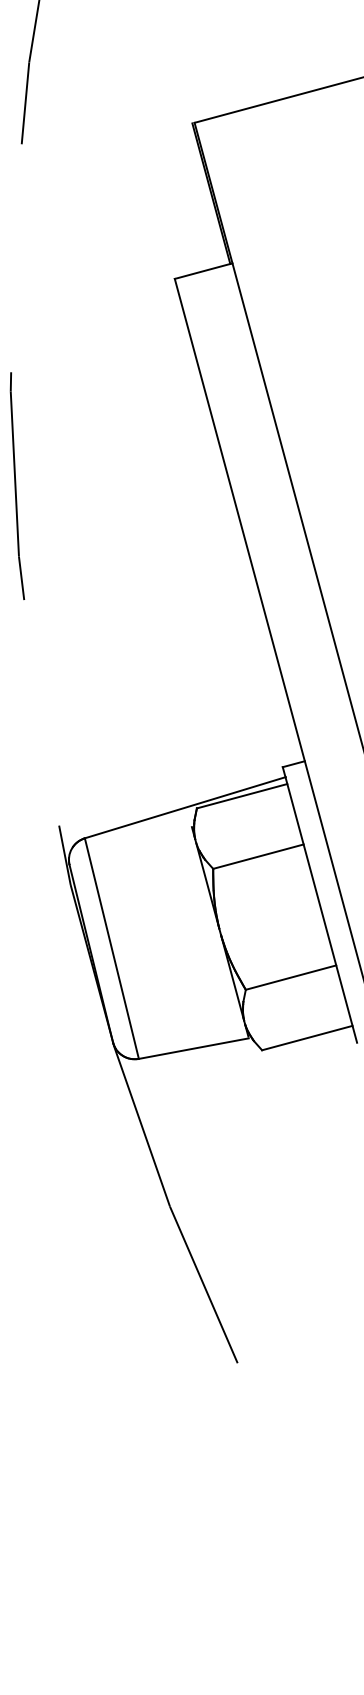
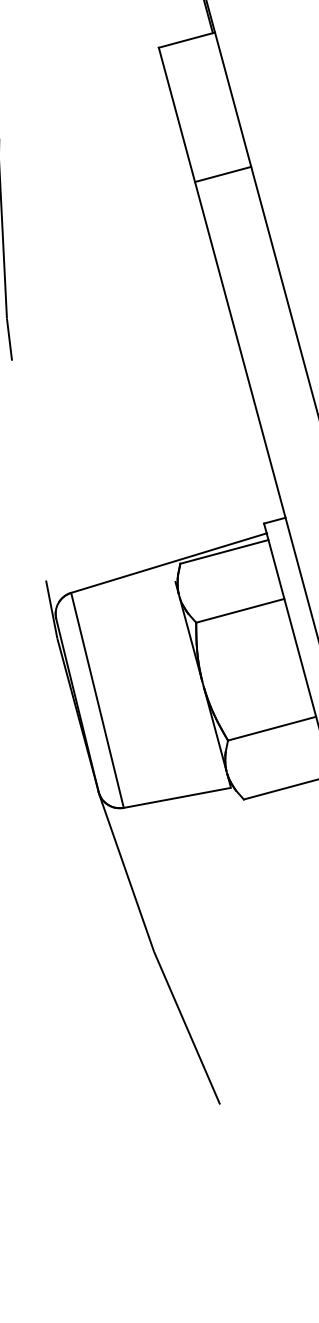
line: (240, 408) -> (222, 174), added

